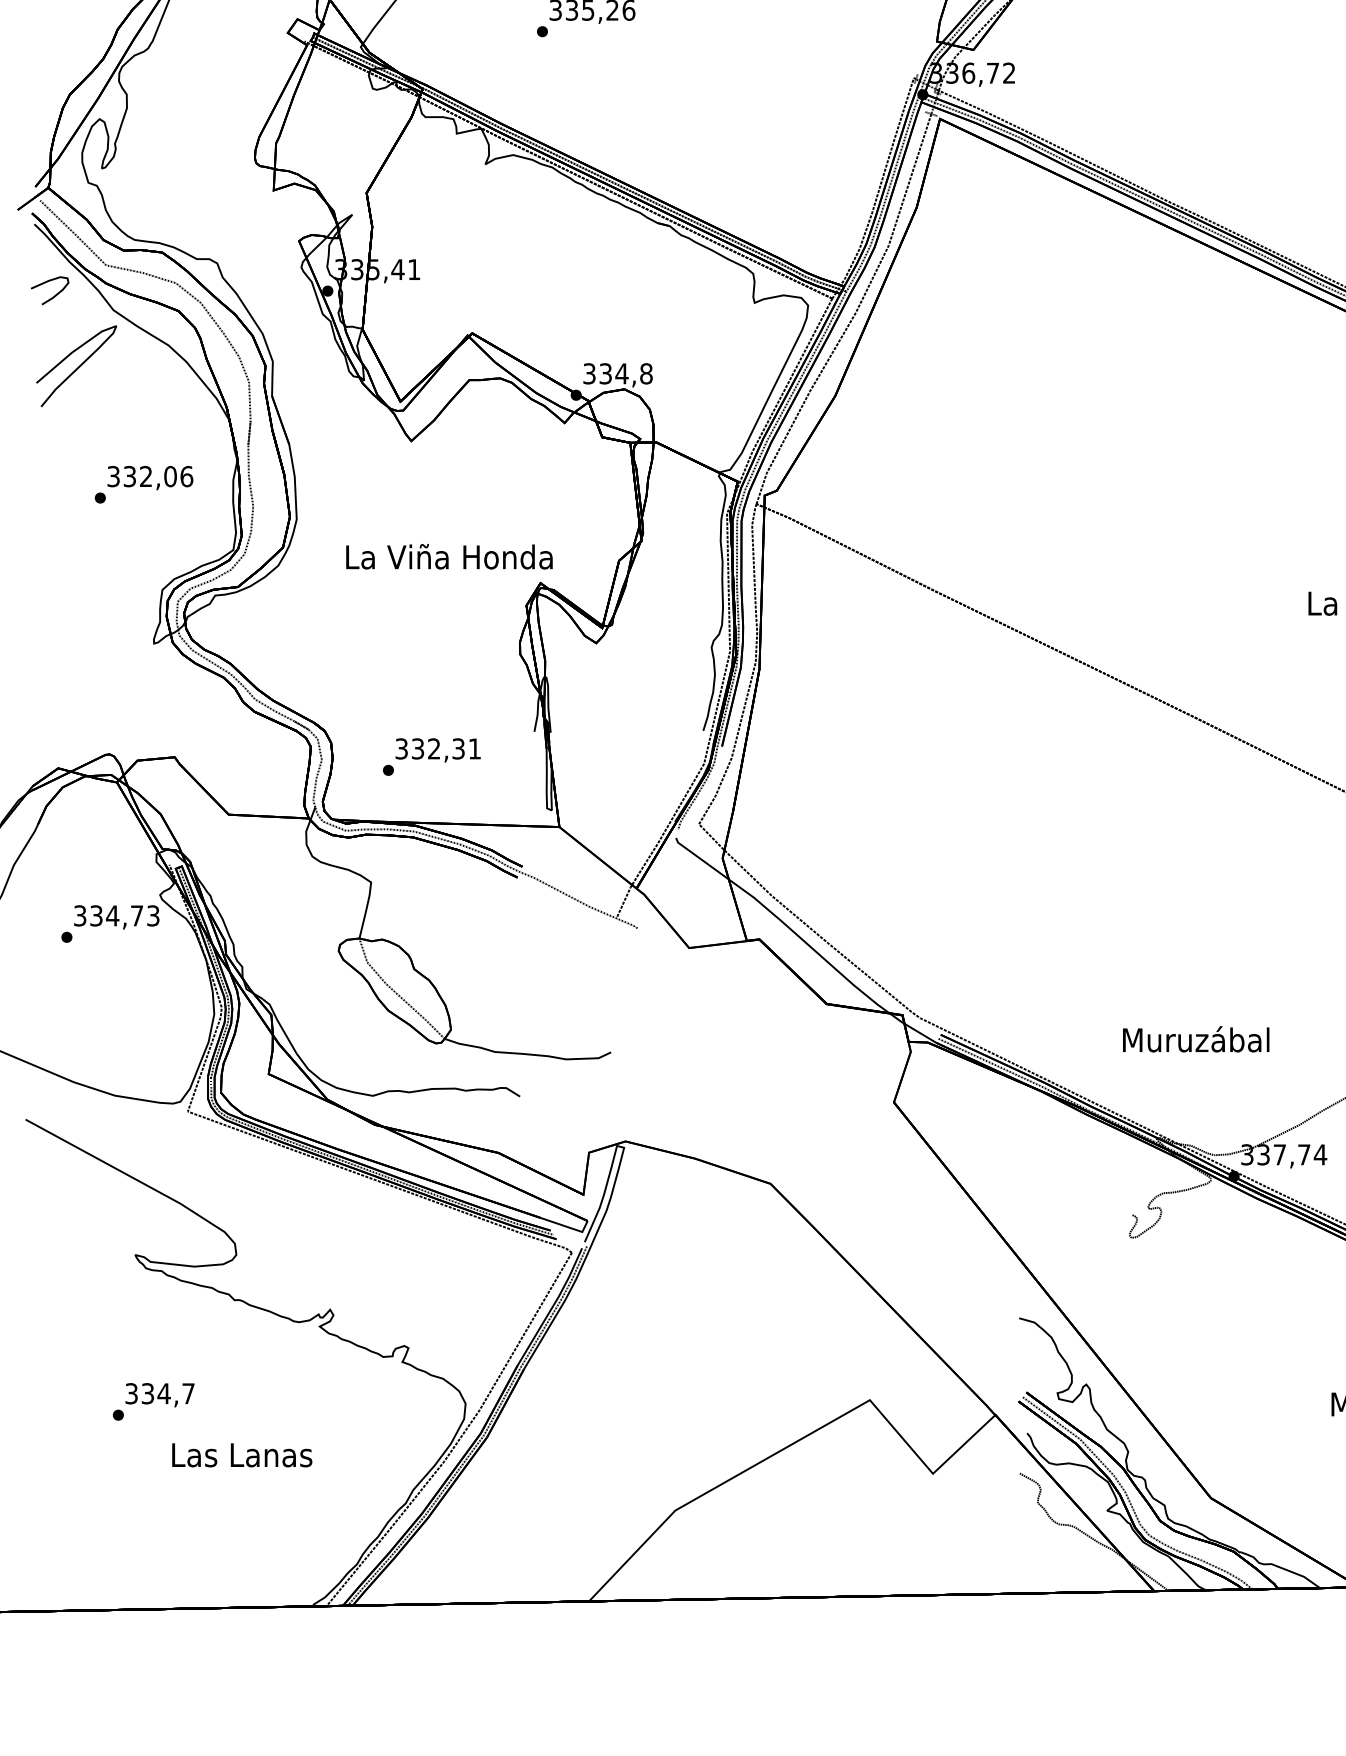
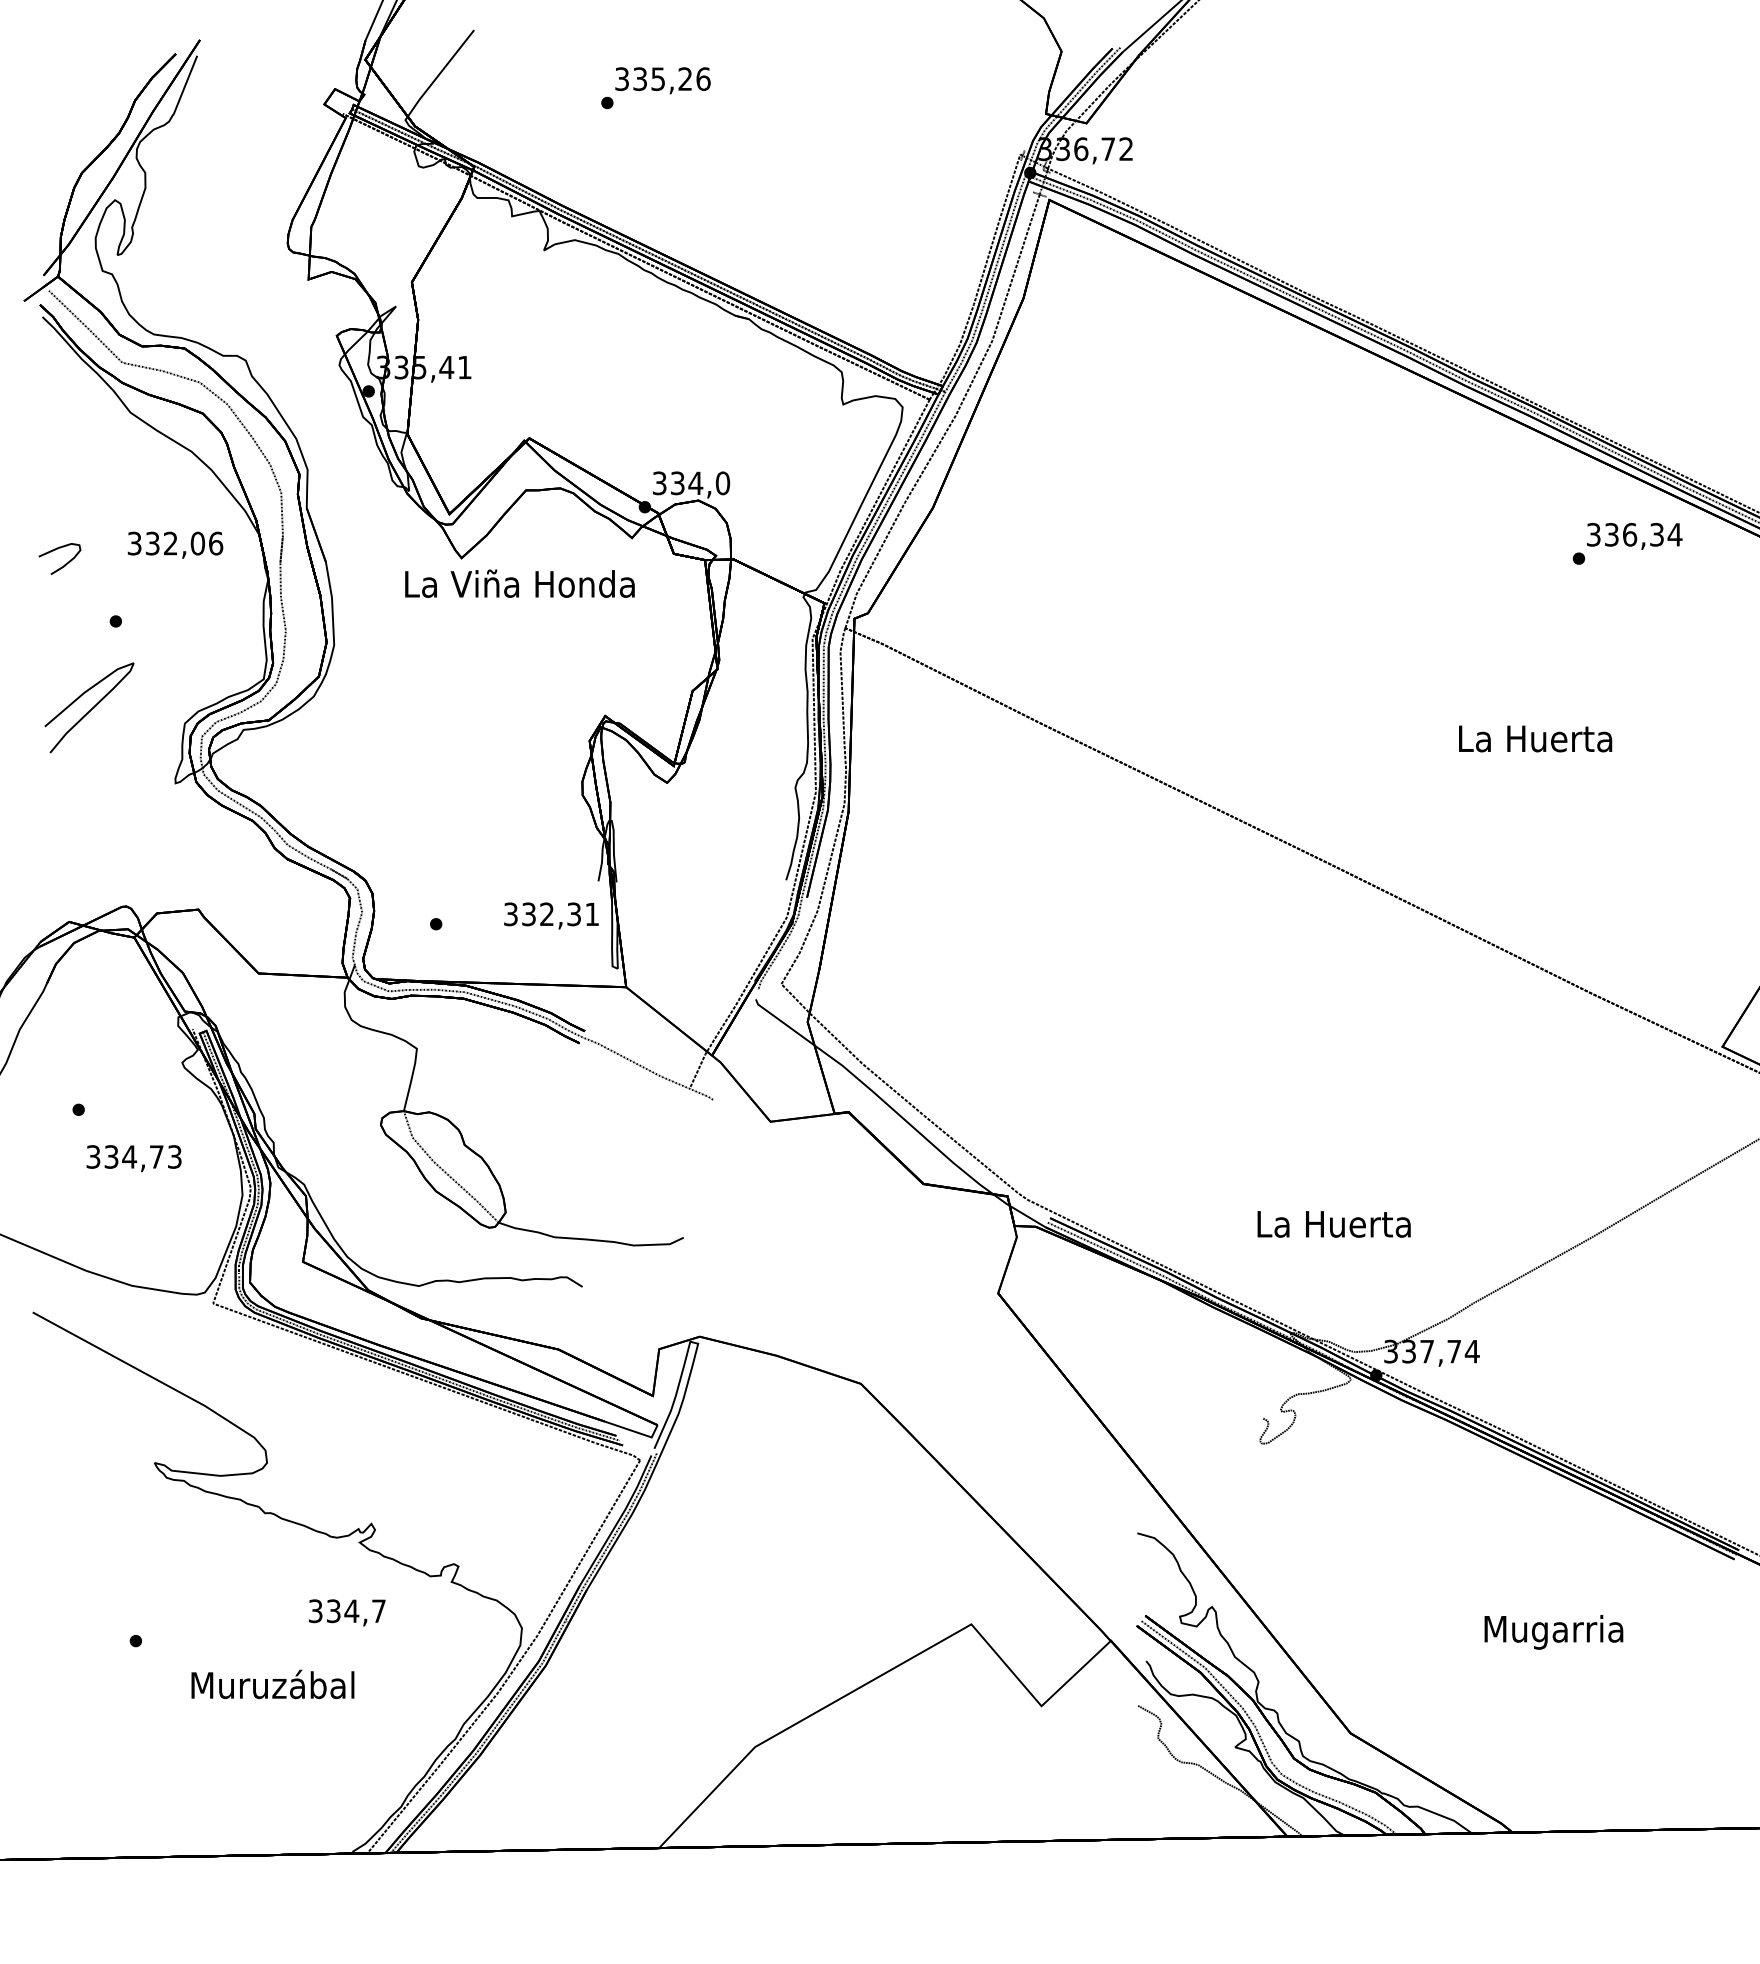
curve: (55, 294) -> (65, 563), moved
curve: (78, 366) -> (91, 708), moved
text: (646, 373) -> (722, 482), 334,8 -> 334,0
text: (150, 477) -> (175, 544), moved
text: (449, 556) -> (519, 583), moved
text: (438, 749) -> (551, 915), moved
text: (116, 917) -> (133, 1158), moved
text: (1195, 1038) -> (1333, 1222), Muruzábal -> La Huerta
text: (159, 1394) -> (346, 1612), moved
text: (241, 1454) -> (272, 1684), Las Lanas -> Muruzábal

